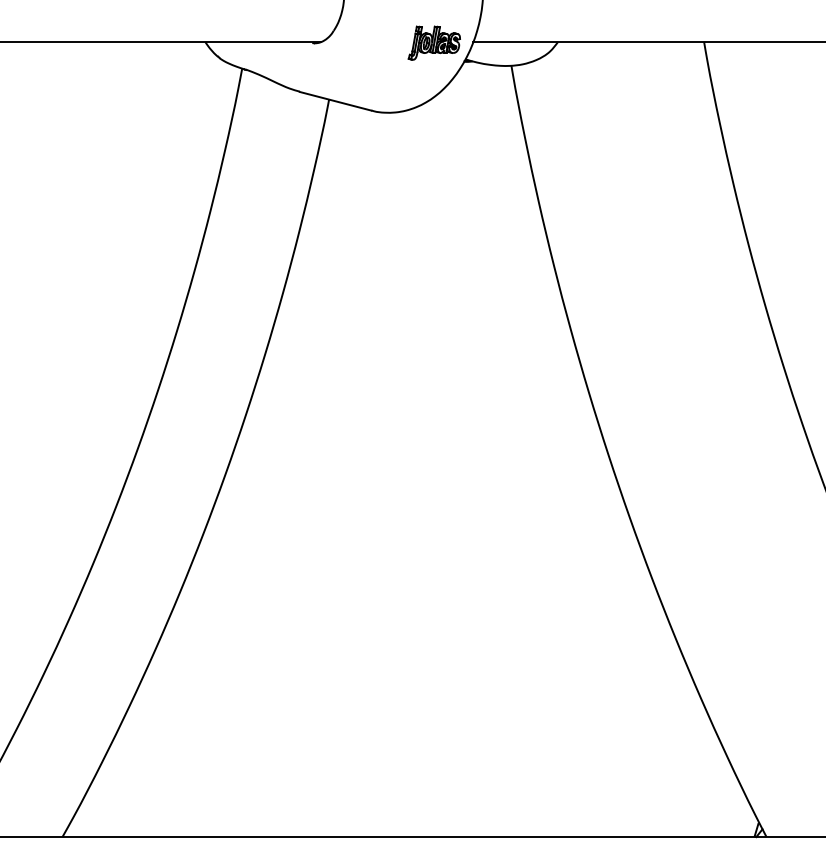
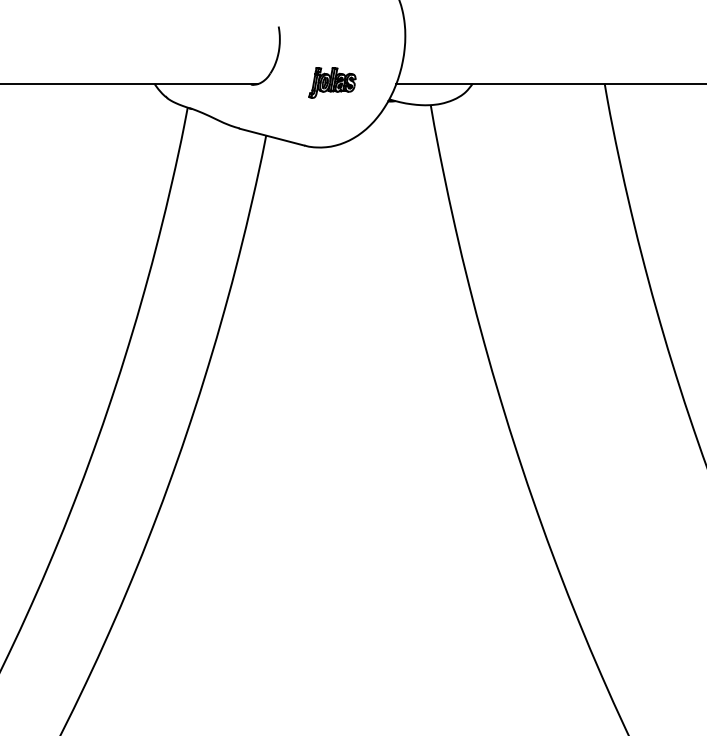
part: (433, 42) -> (331, 82), moved

